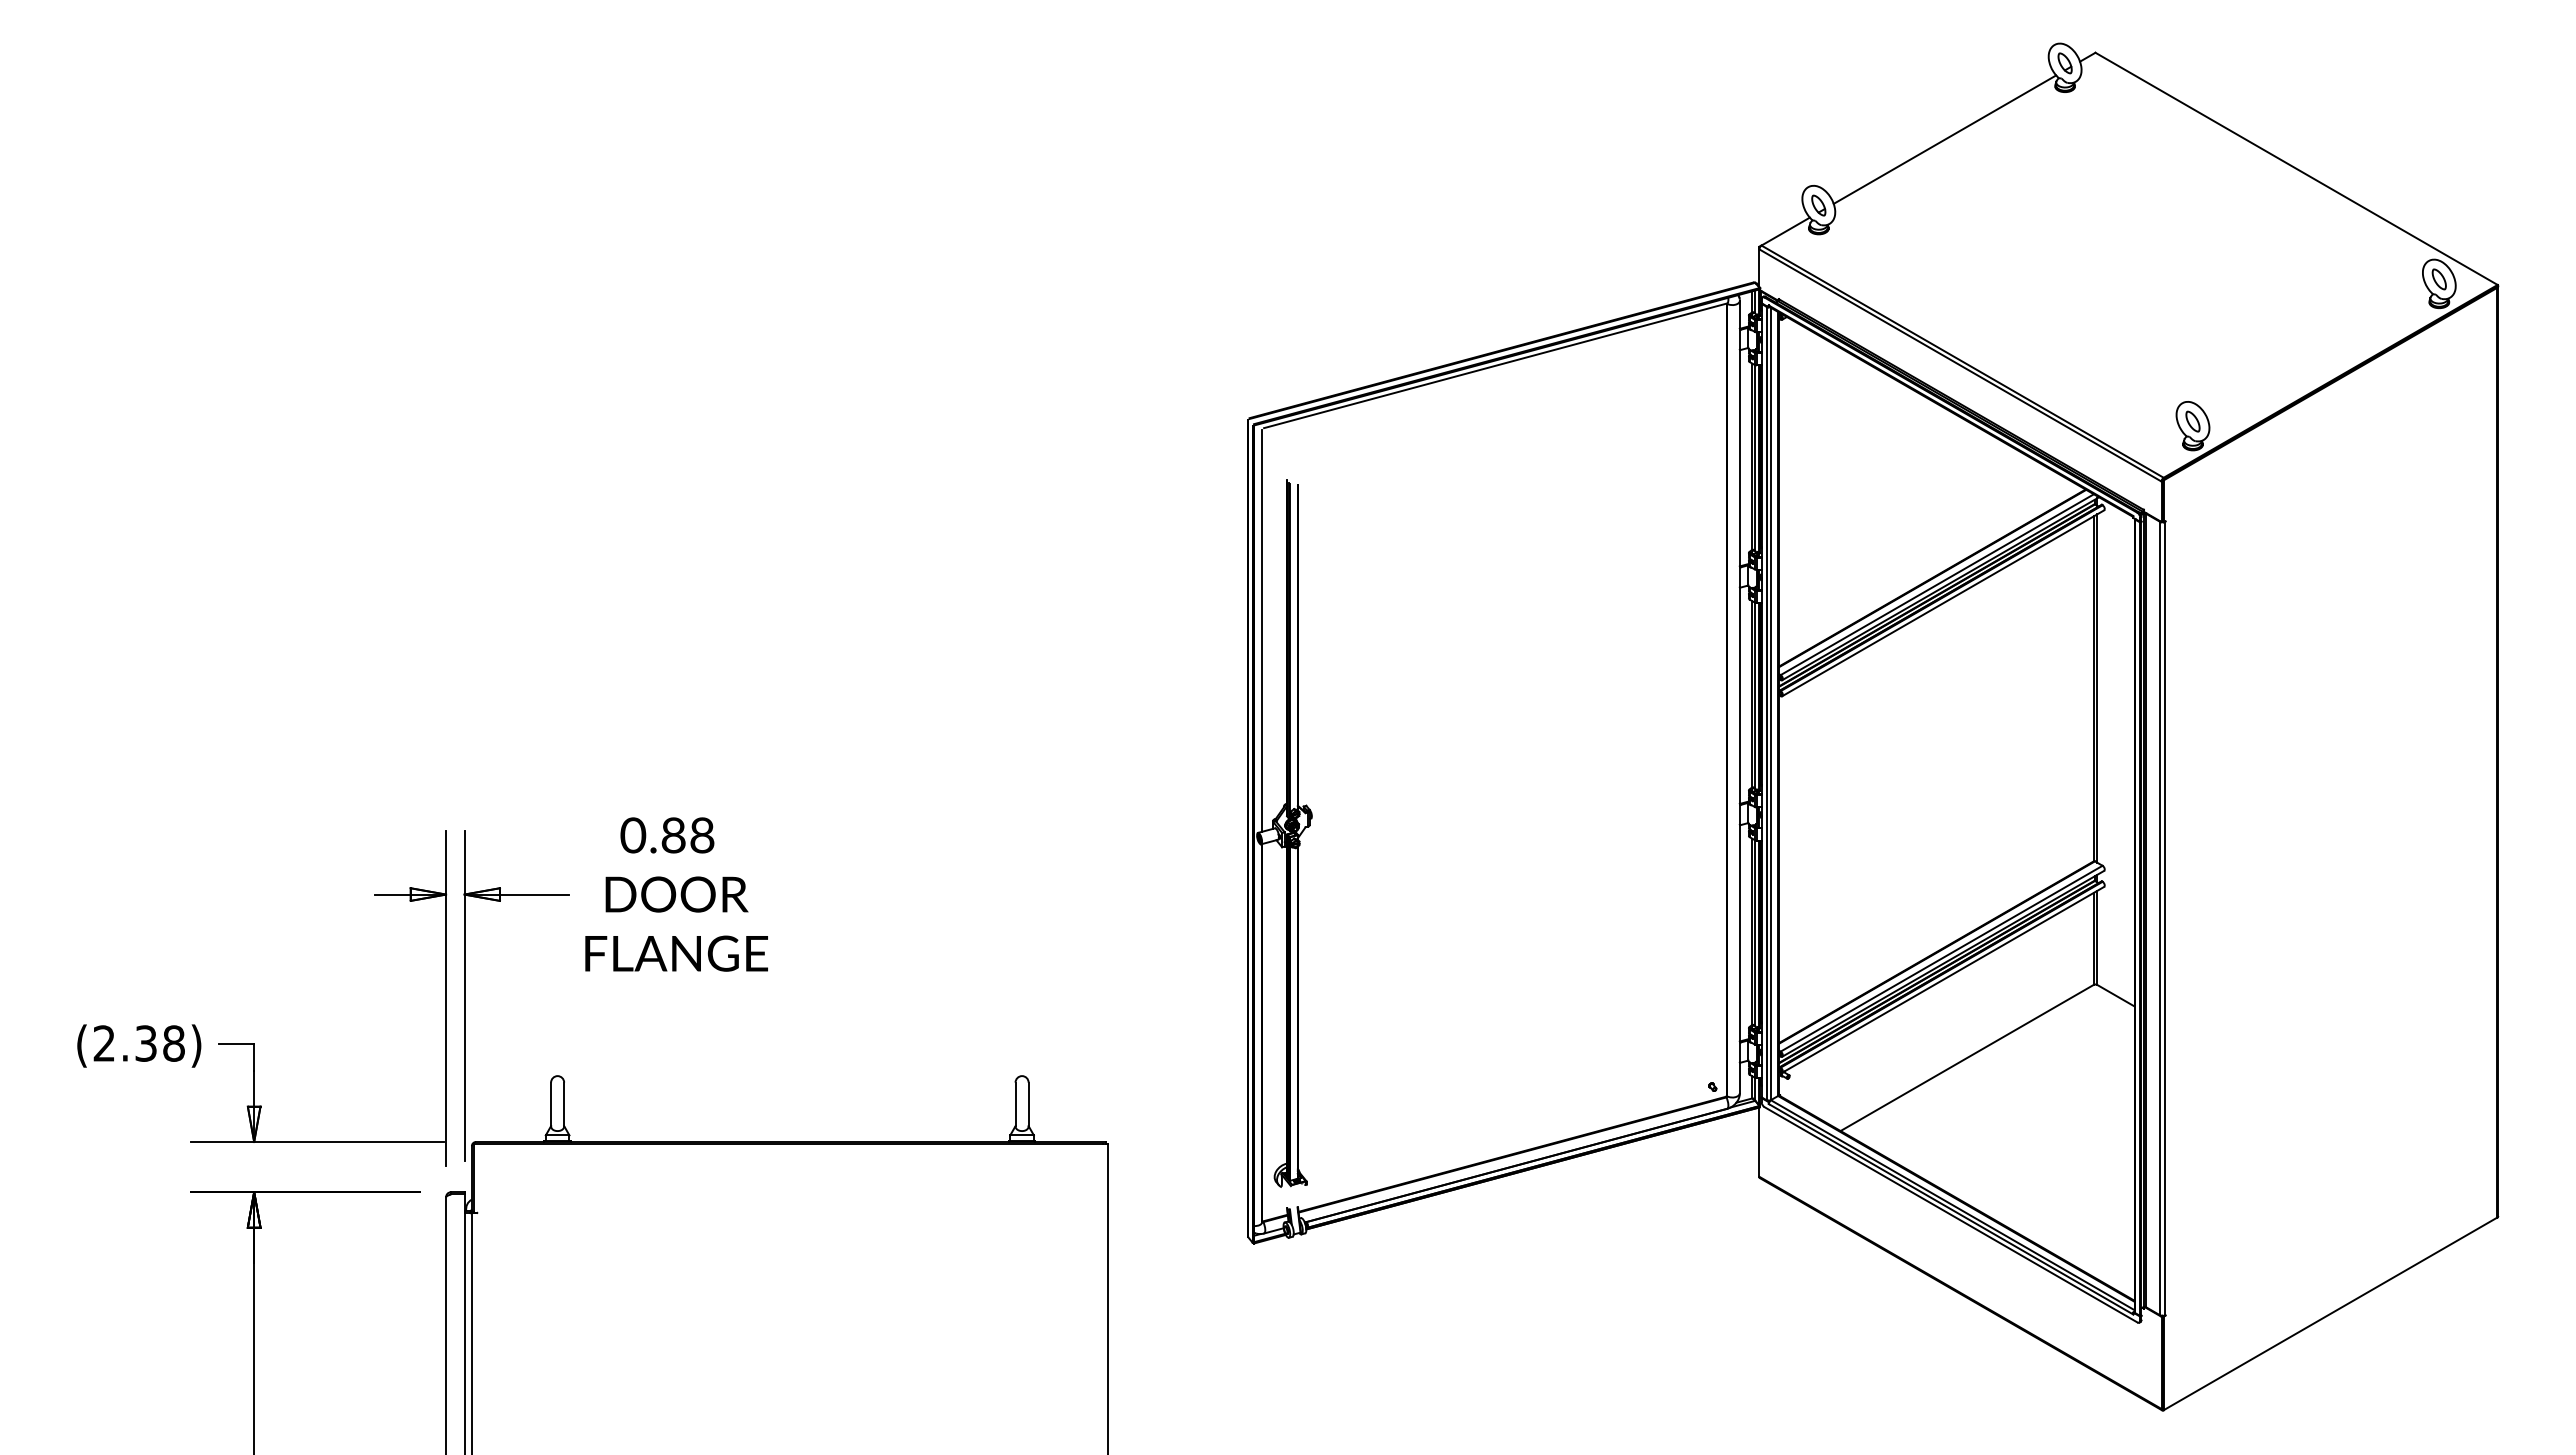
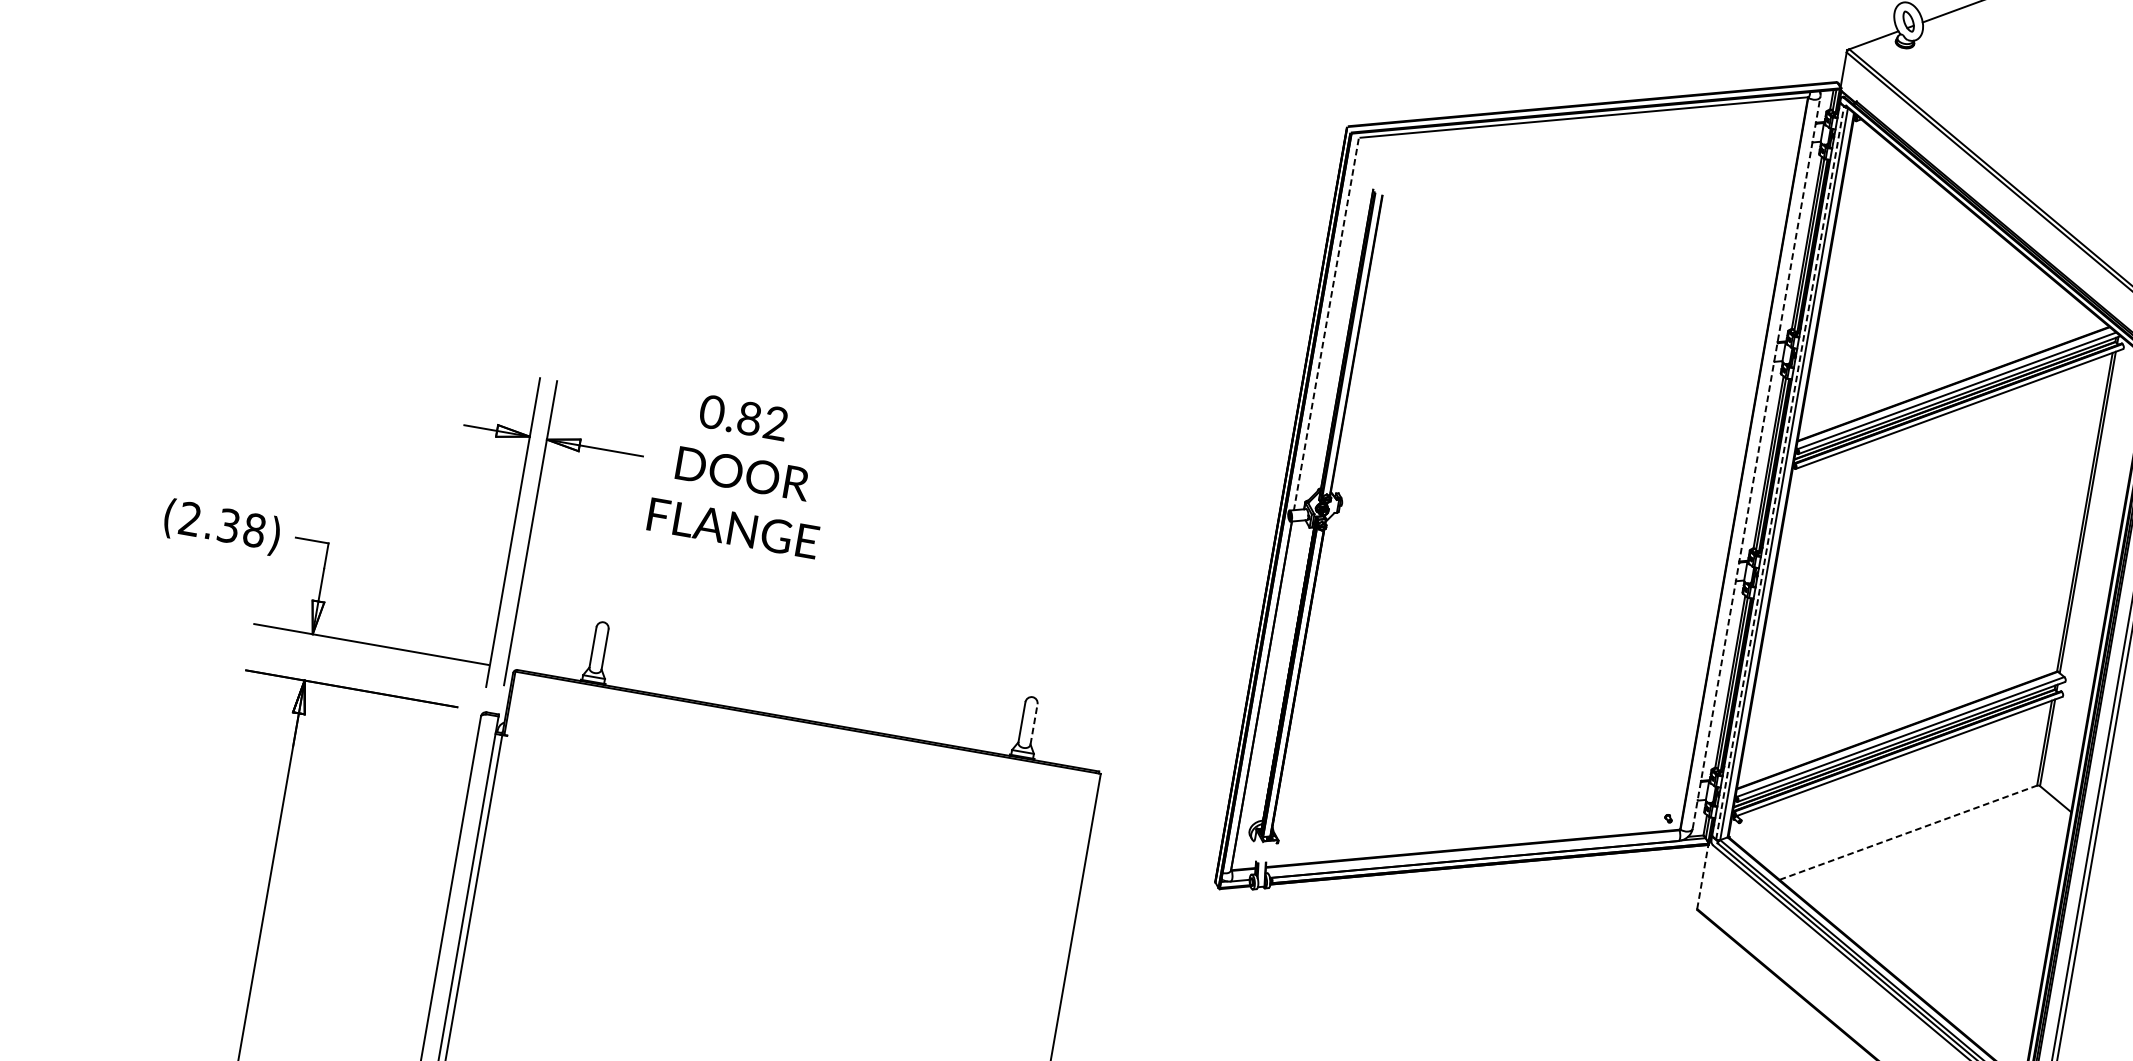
line: (1262, 631) -> (1326, 325), solid -> dashed
line: (1739, 696) -> (1756, 462), solid -> dashed
line: (1766, 703) -> (1780, 473), solid -> dashed
text: (702, 835) -> (776, 423), 0.88 -> 0.82
line: (1967, 1057) -> (1908, 832), solid -> dashed
line: (1028, 1104) -> (1033, 724), solid -> dashed
line: (1759, 1142) -> (1702, 877), solid -> dashed

